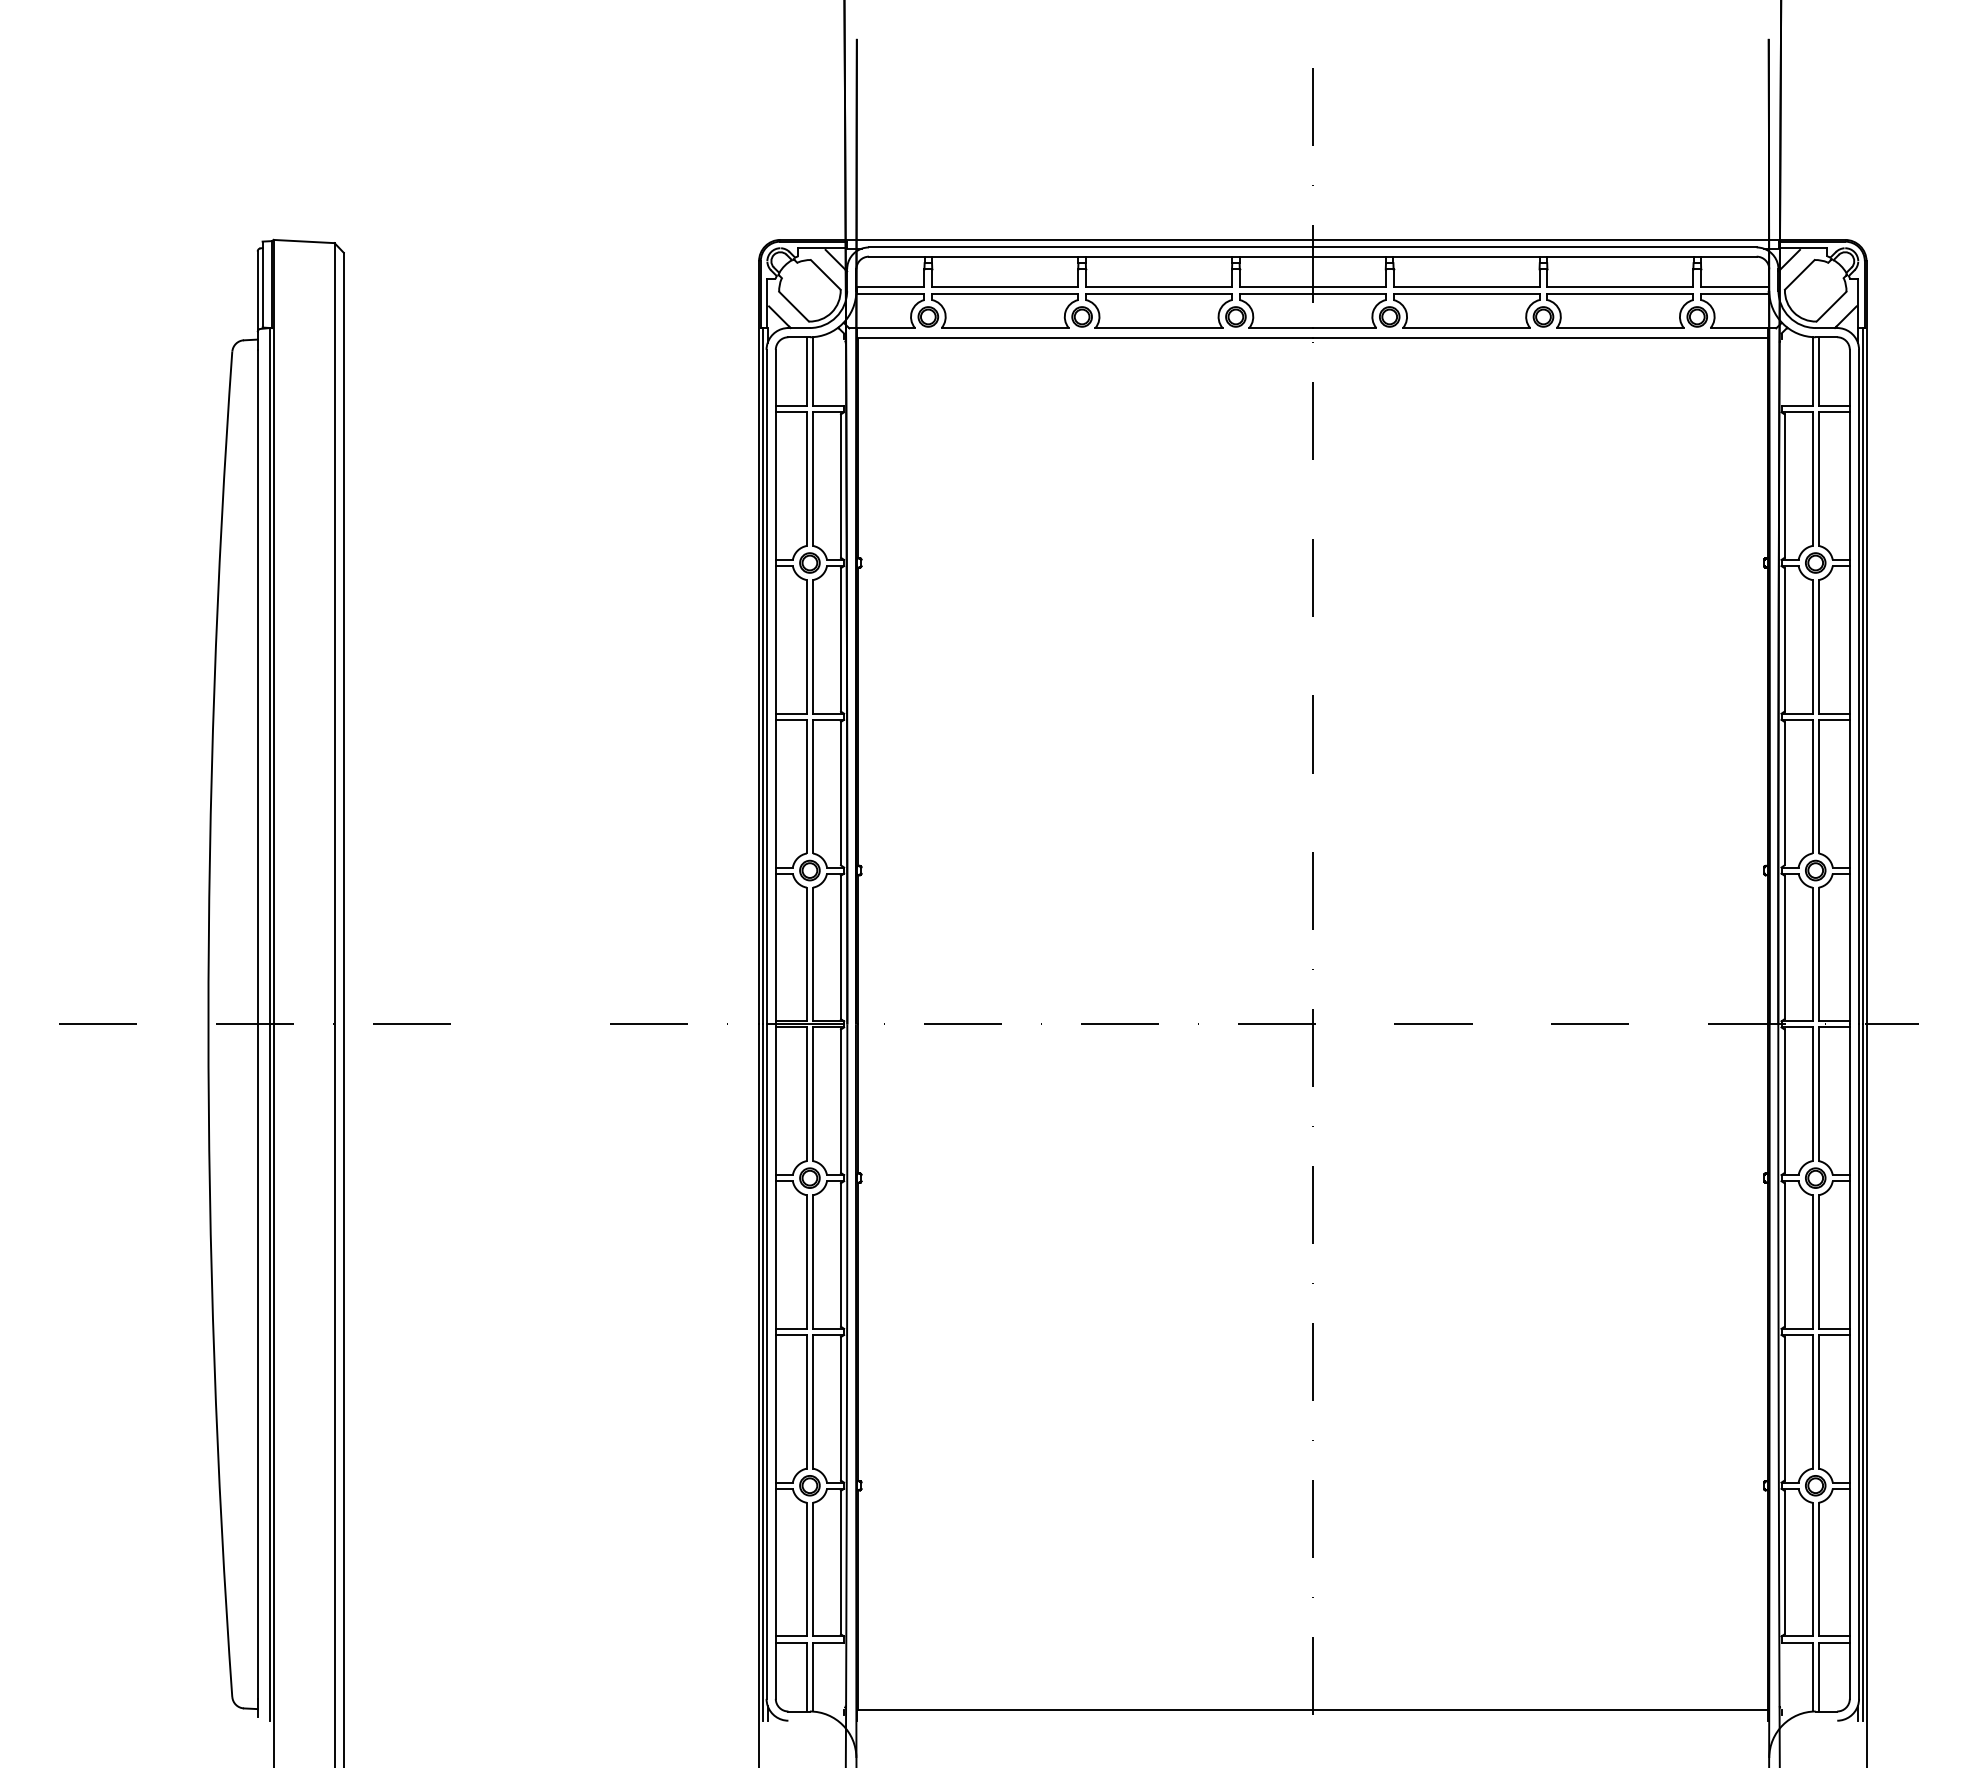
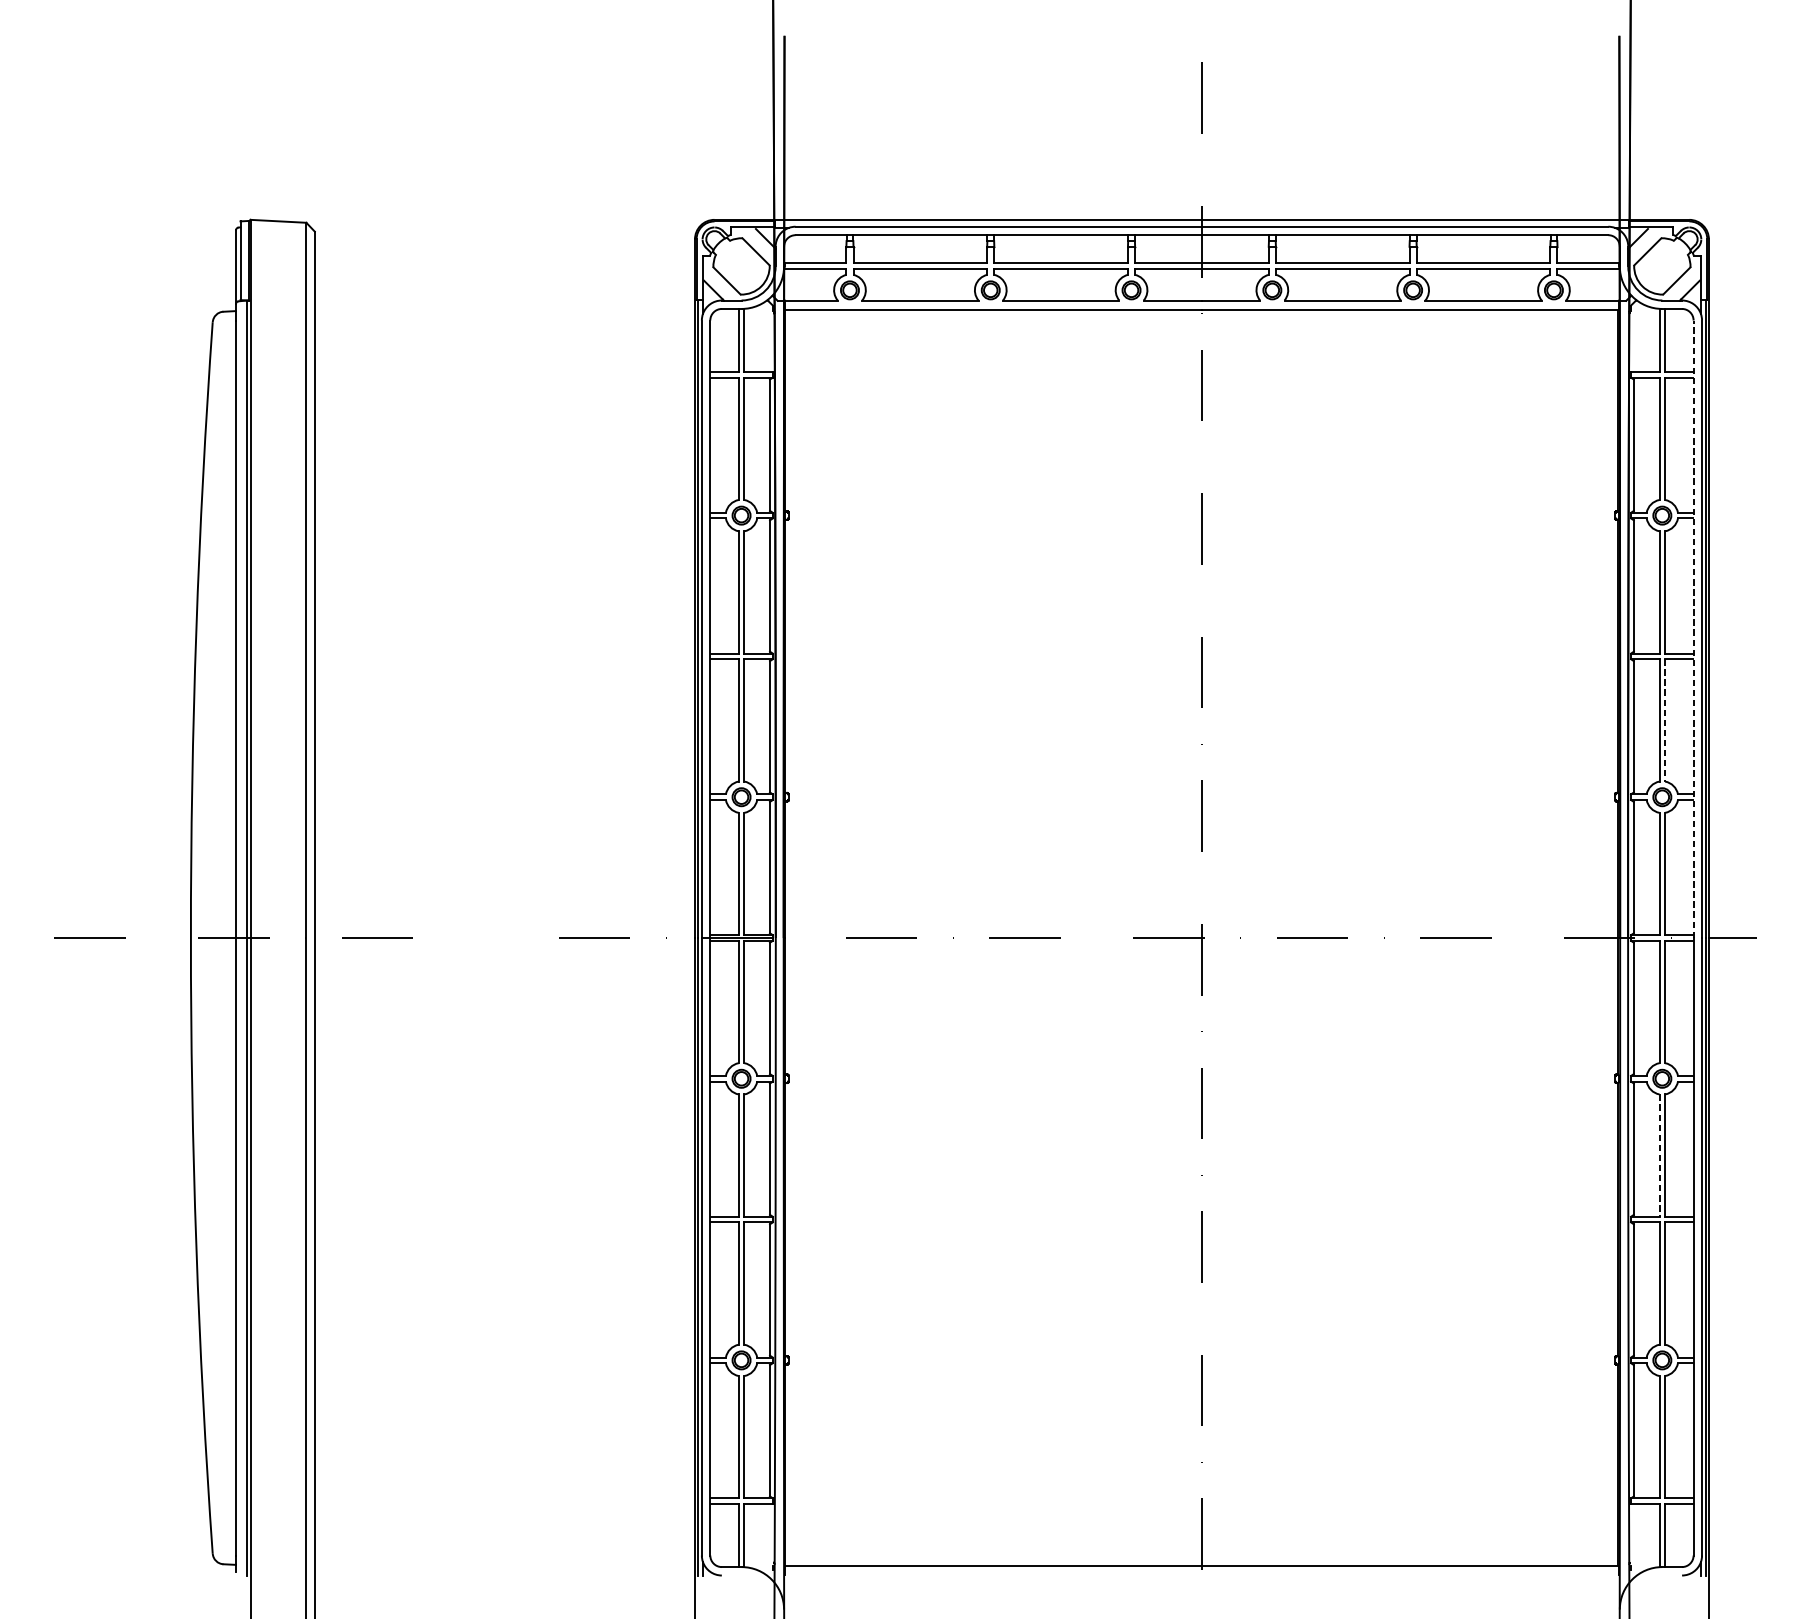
line: (1849, 686) -> (1693, 628), solid -> dashed
line: (1818, 786) -> (1664, 720), solid -> dashed
line: (1812, 1262) -> (1659, 1156), solid -> dashed

